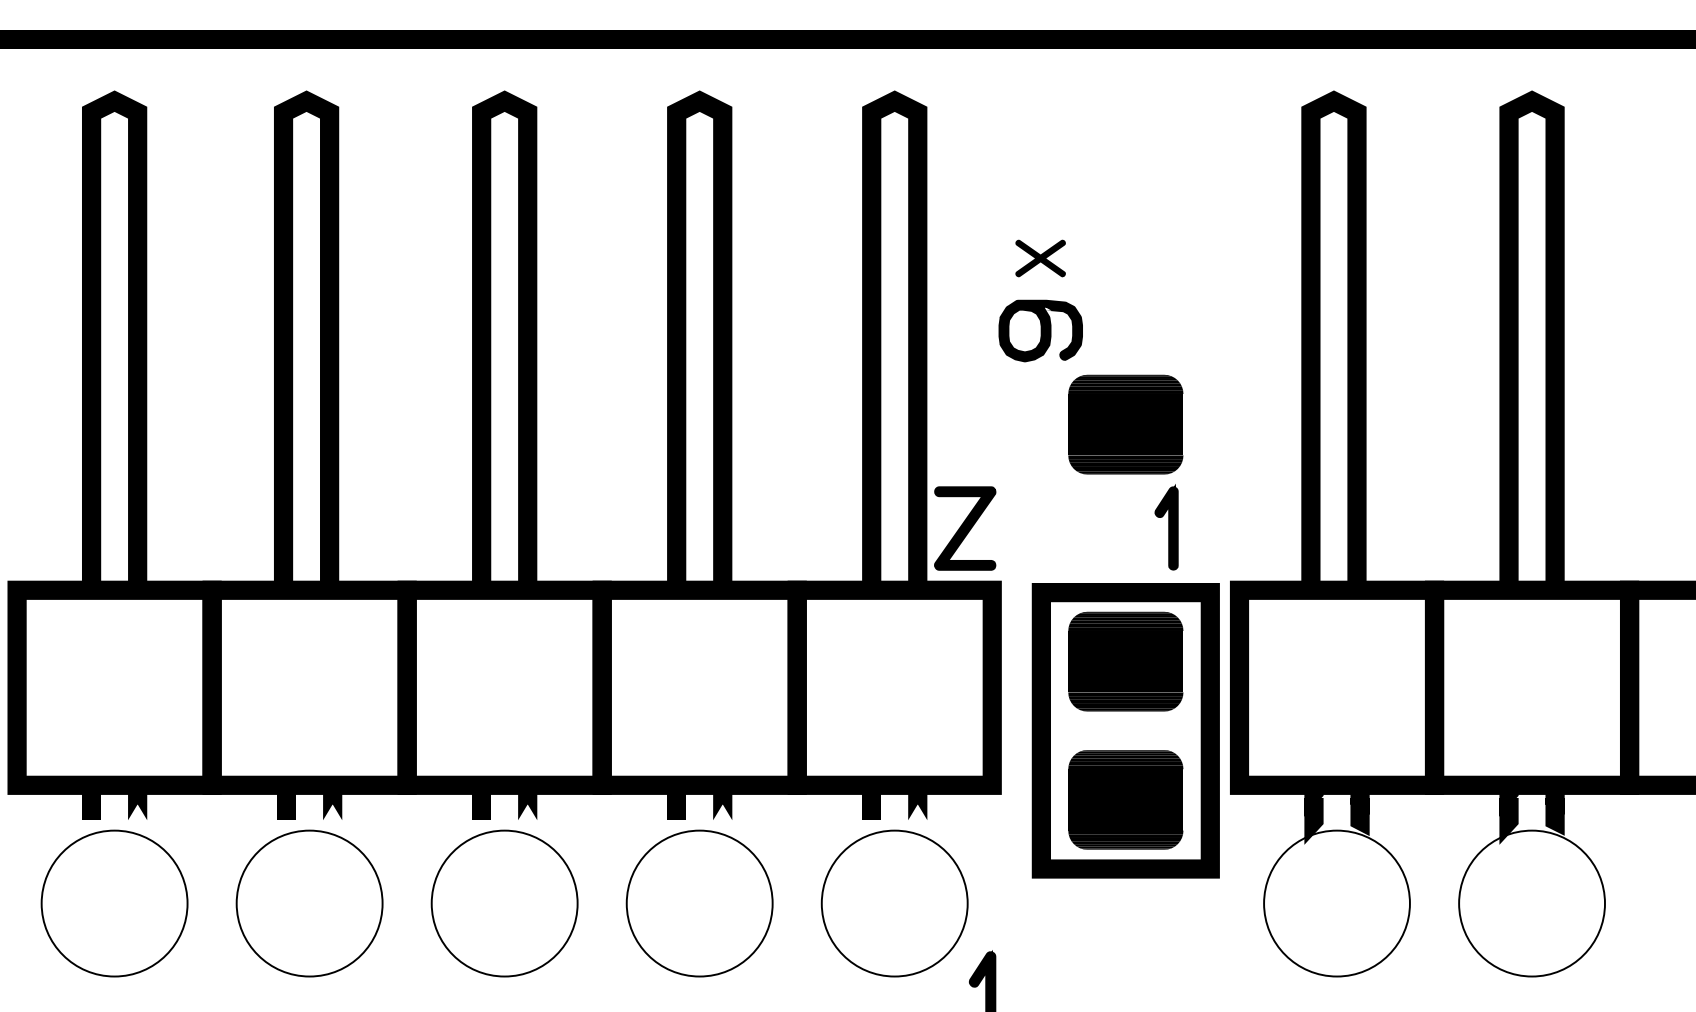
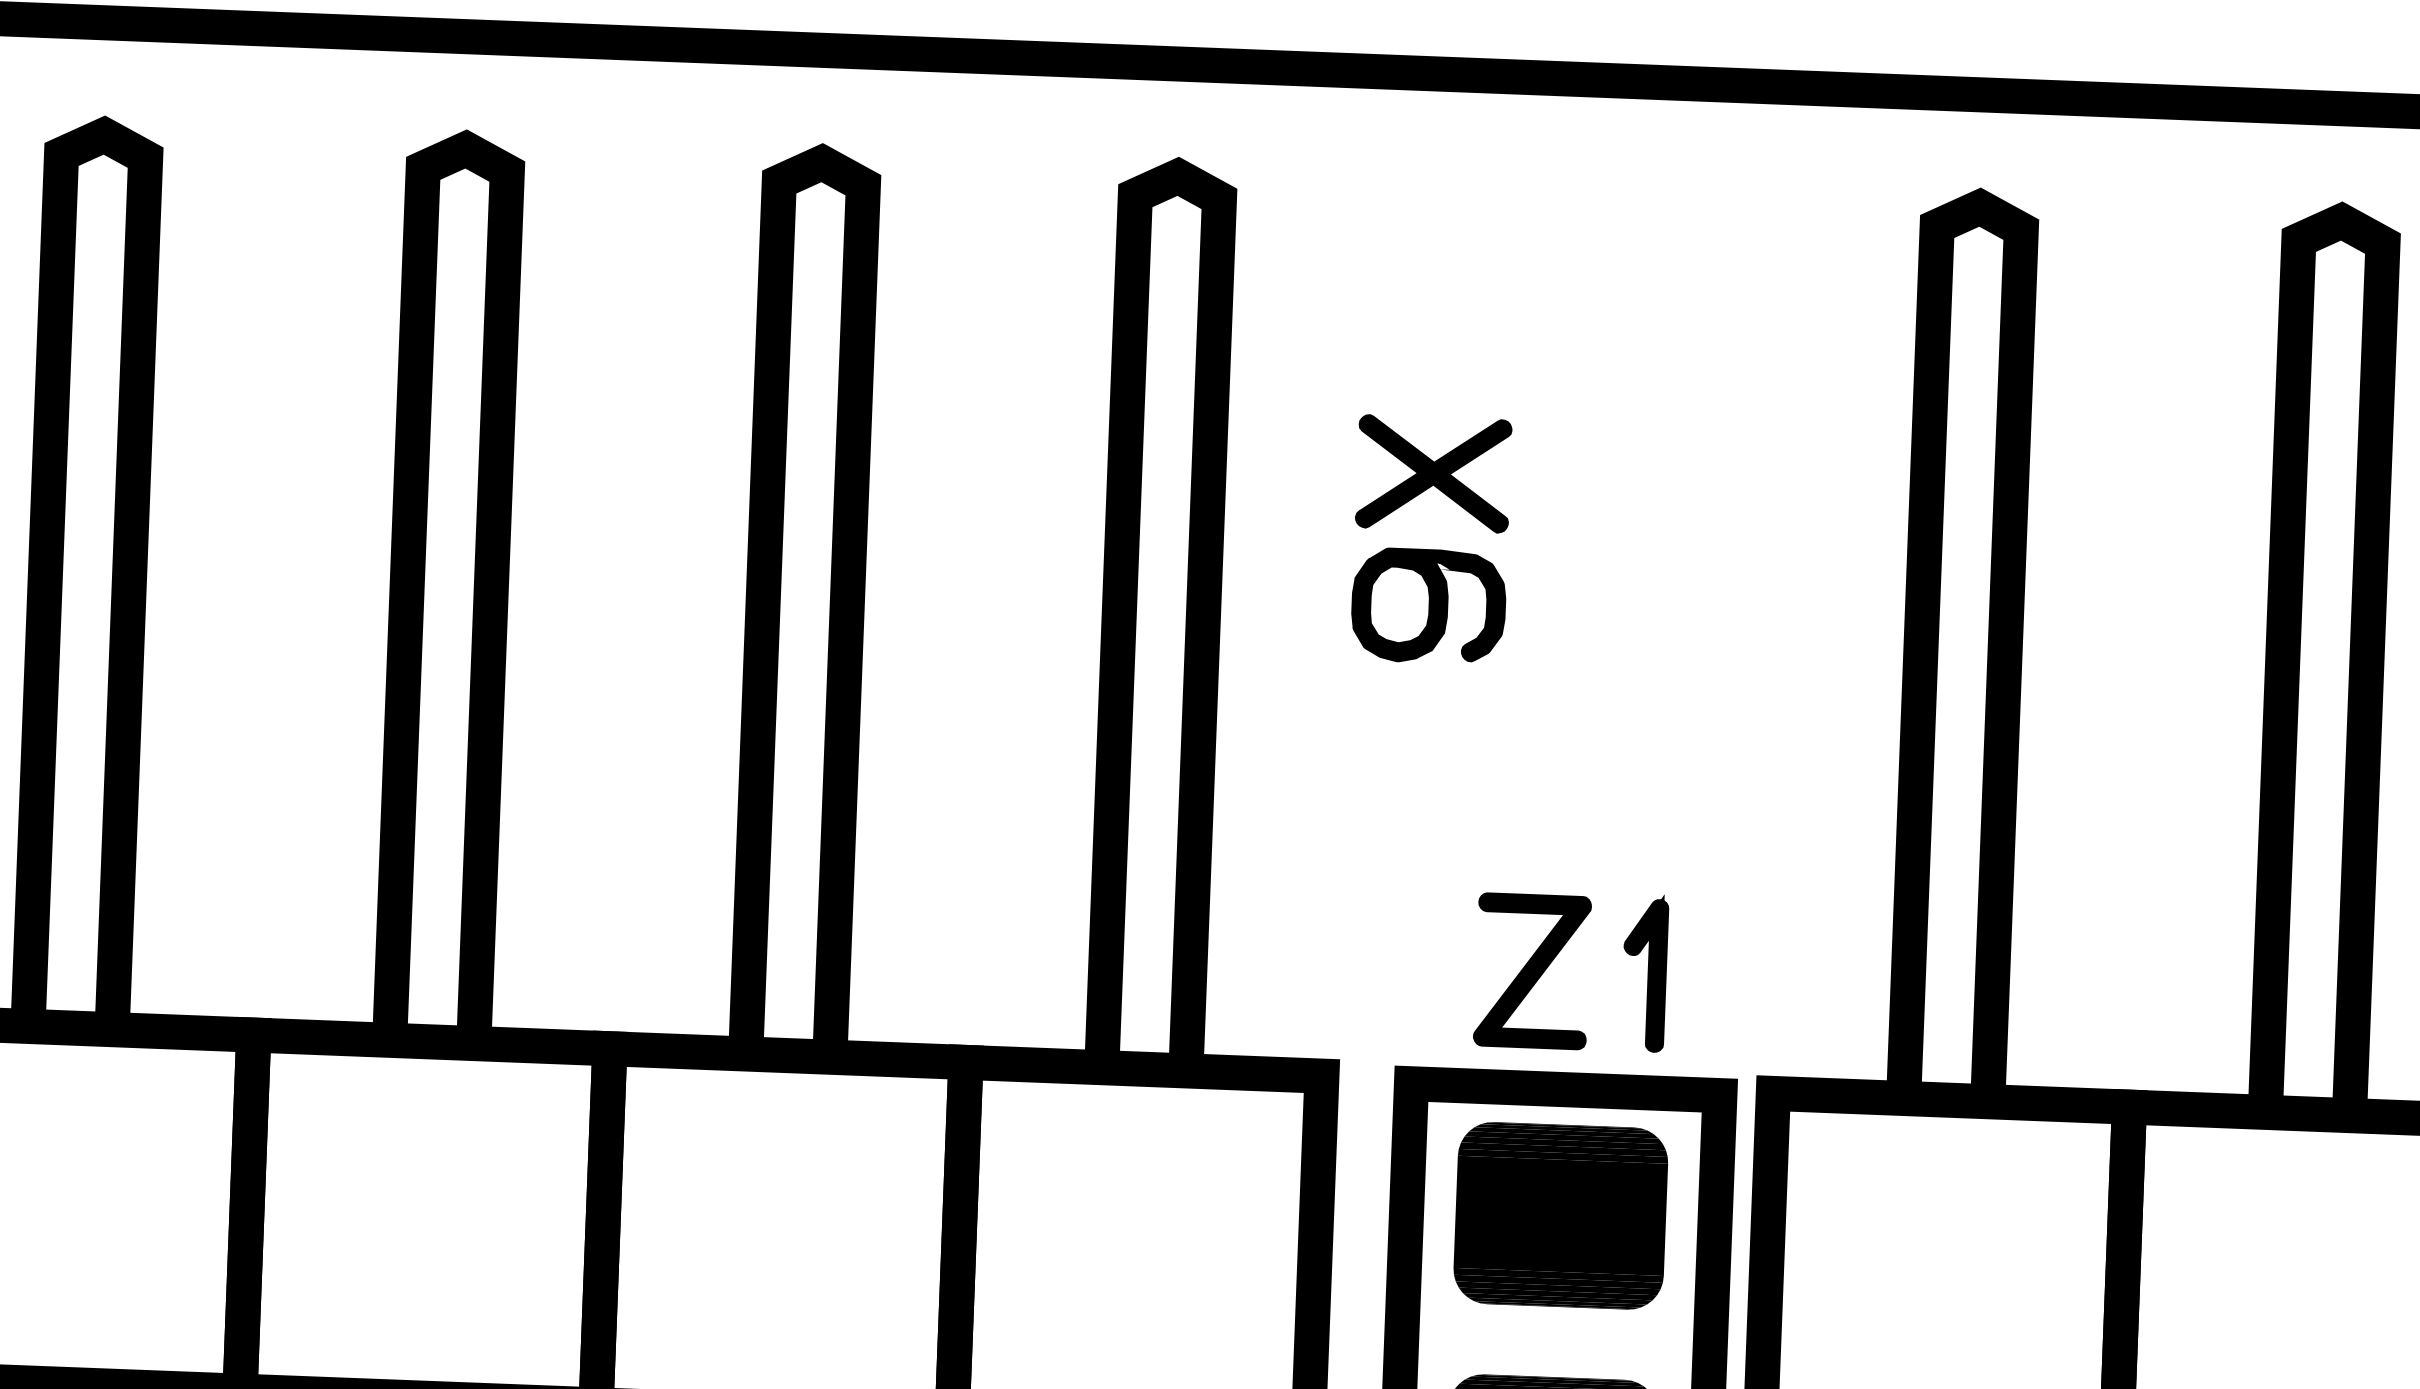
part: (1040, 258) -> (1433, 473), size x1.67
part: (1125, 424) -> (1576, 782), removed
part: (965, 528) -> (1533, 971), moved

